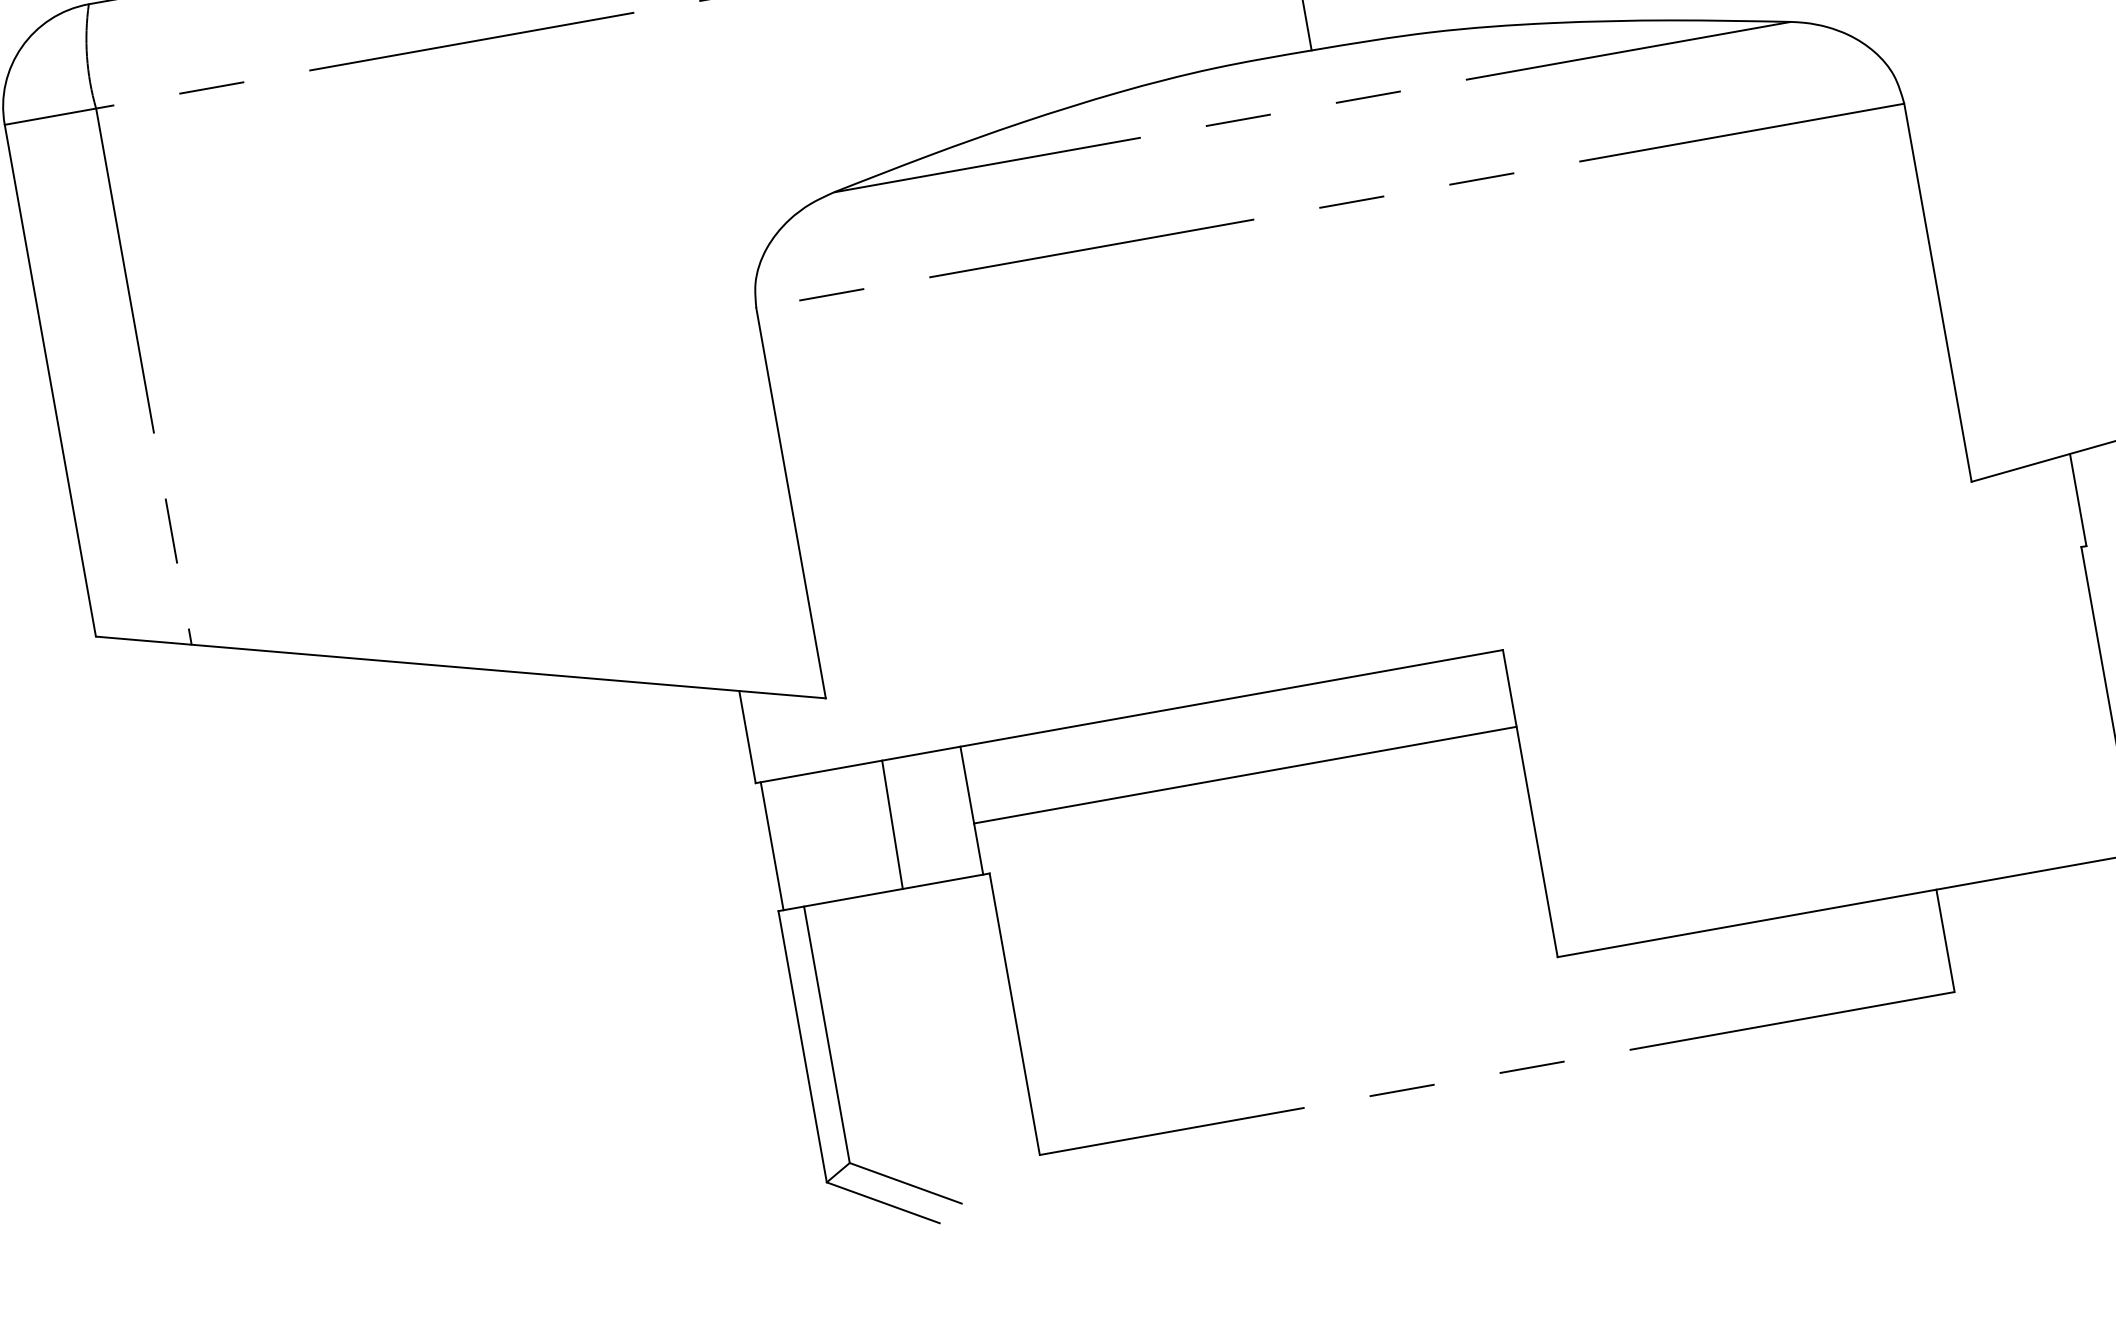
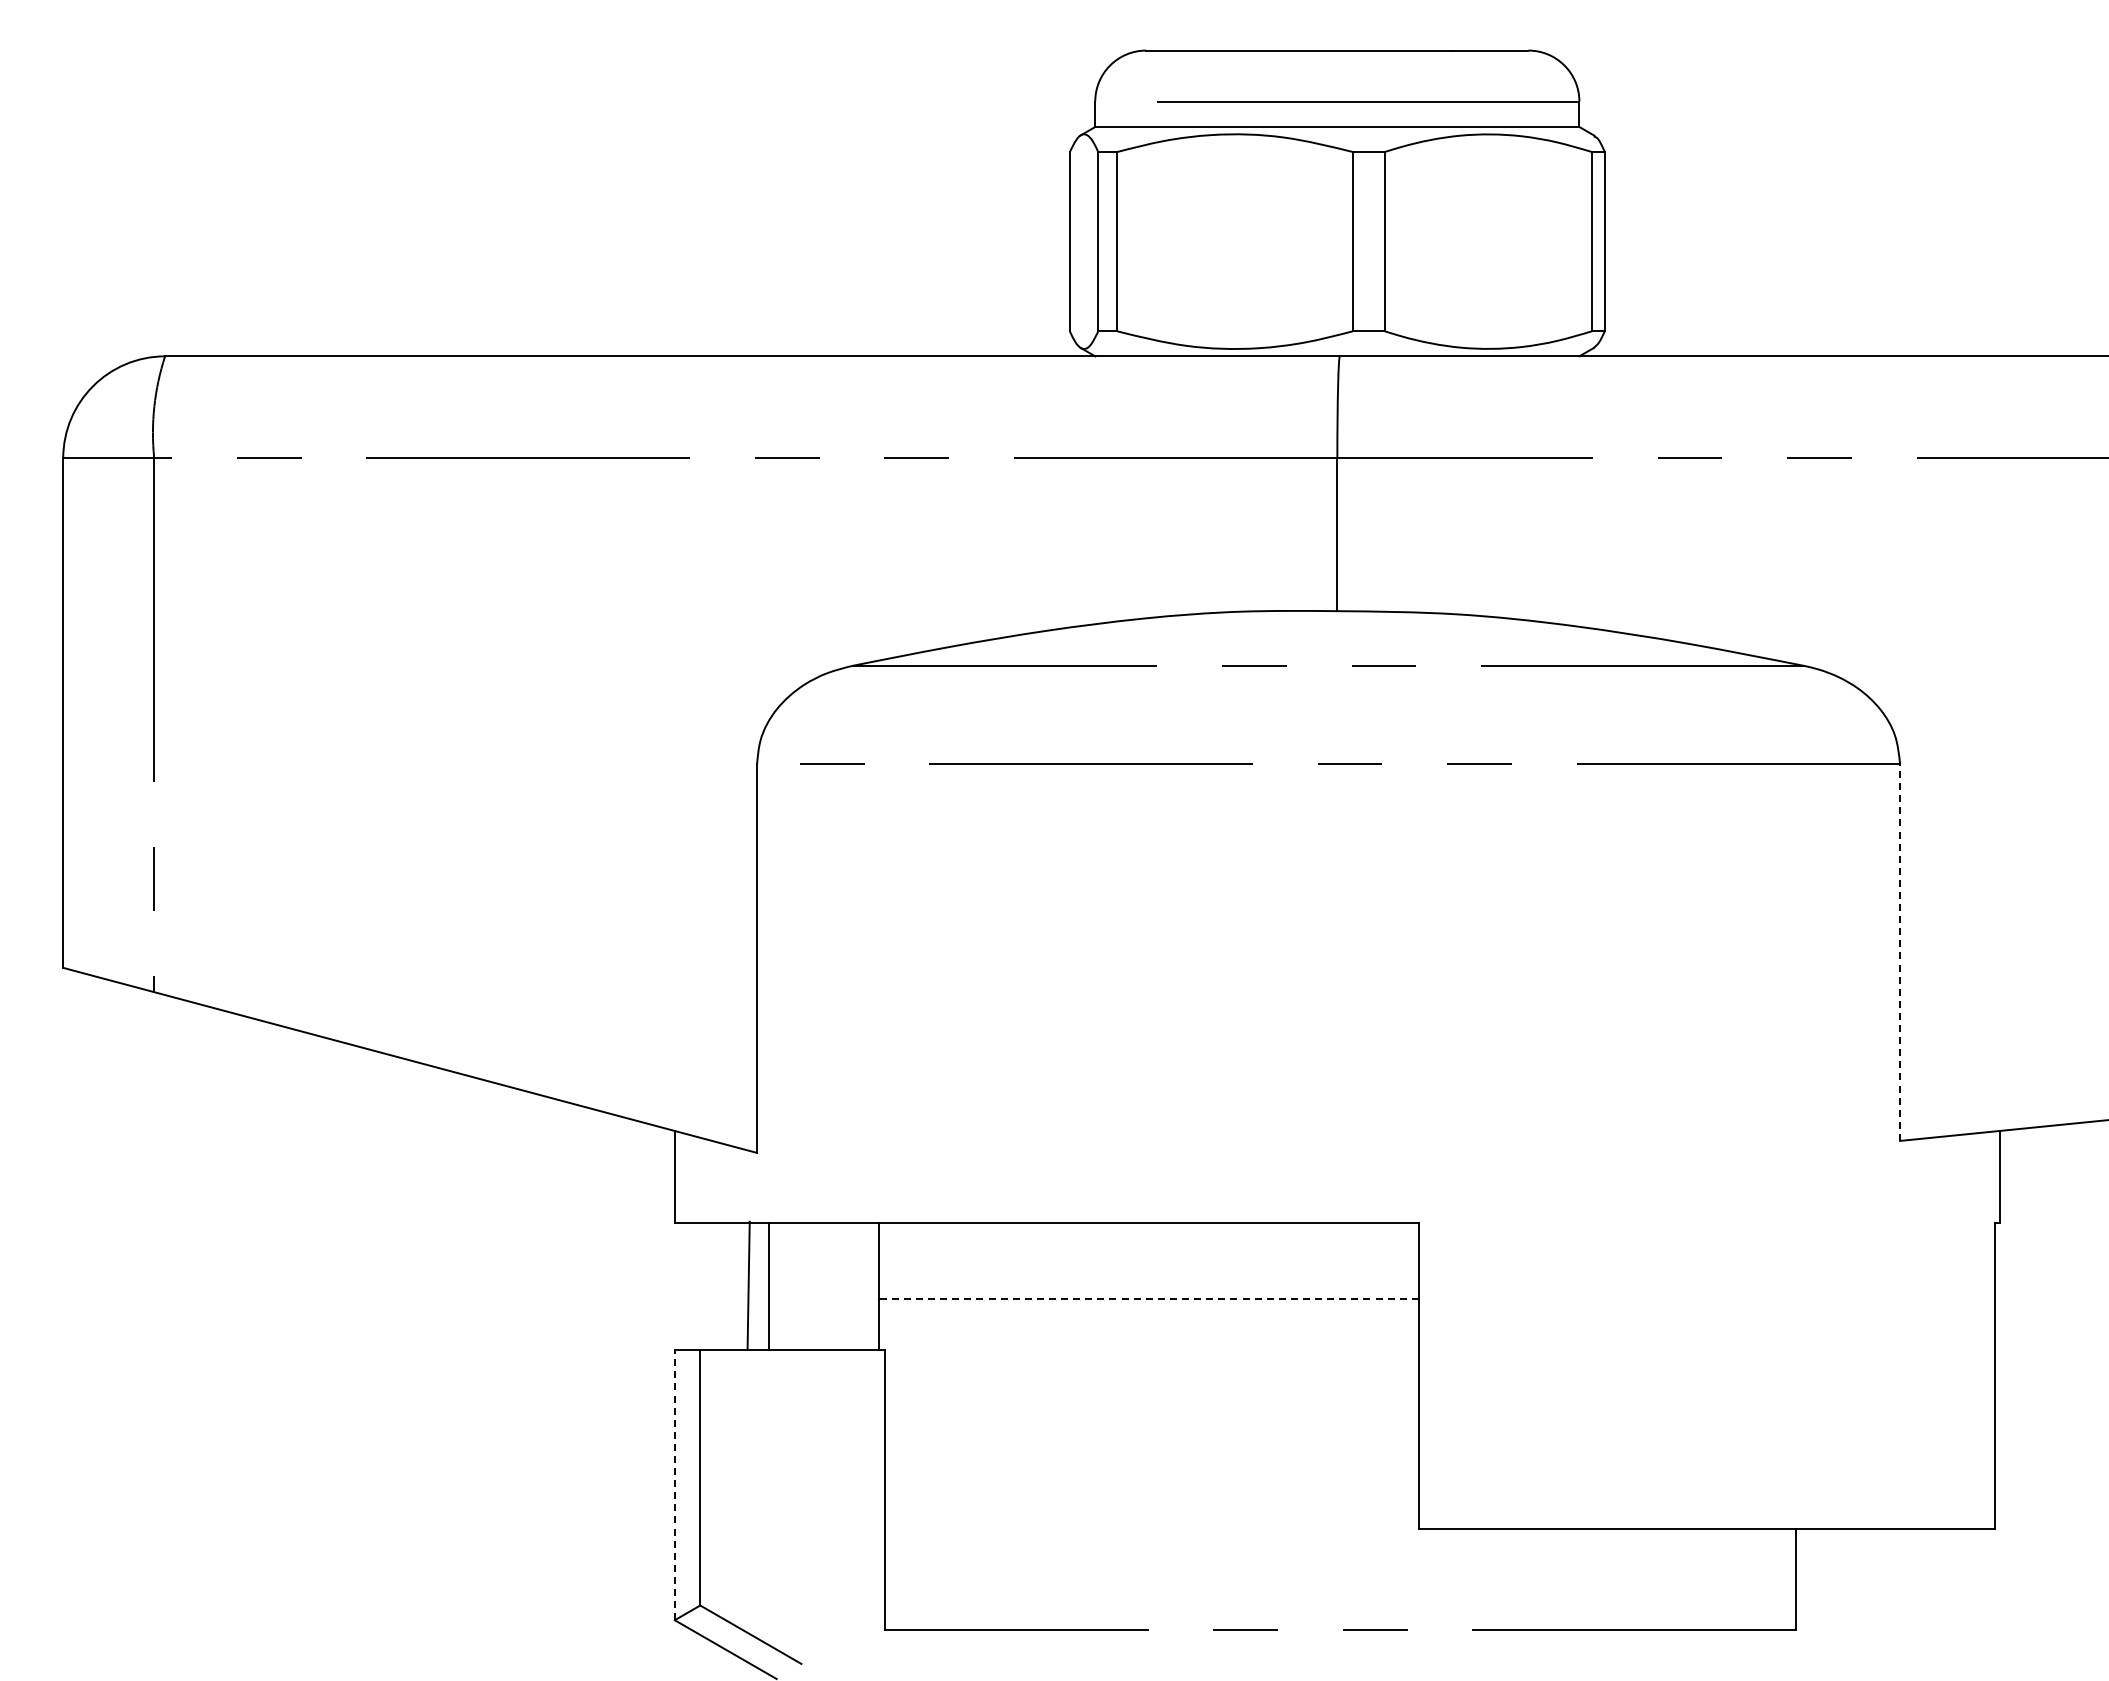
line: (1938, 292) -> (1900, 952), solid -> dashed
line: (1245, 775) -> (1148, 1299), solid -> dashed
line: (892, 824) -> (748, 1285), moved
line: (771, 846) -> (768, 1286), moved
line: (802, 1046) -> (674, 1484), solid -> dashed

